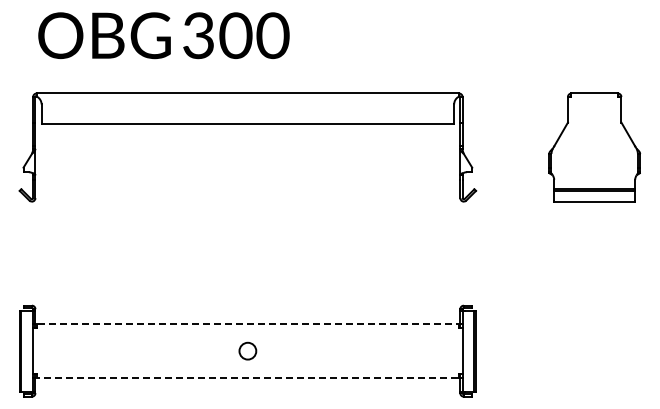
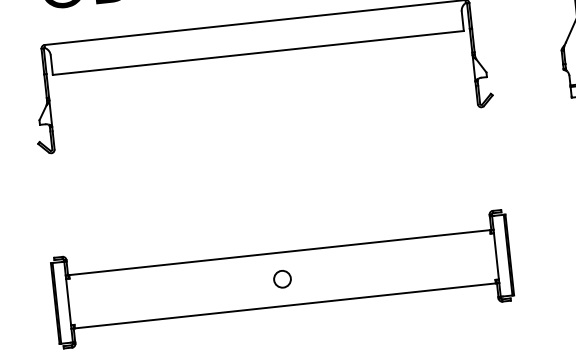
line: (248, 324) -> (280, 252), dashed -> solid
line: (247, 377) -> (284, 305), dashed -> solid

